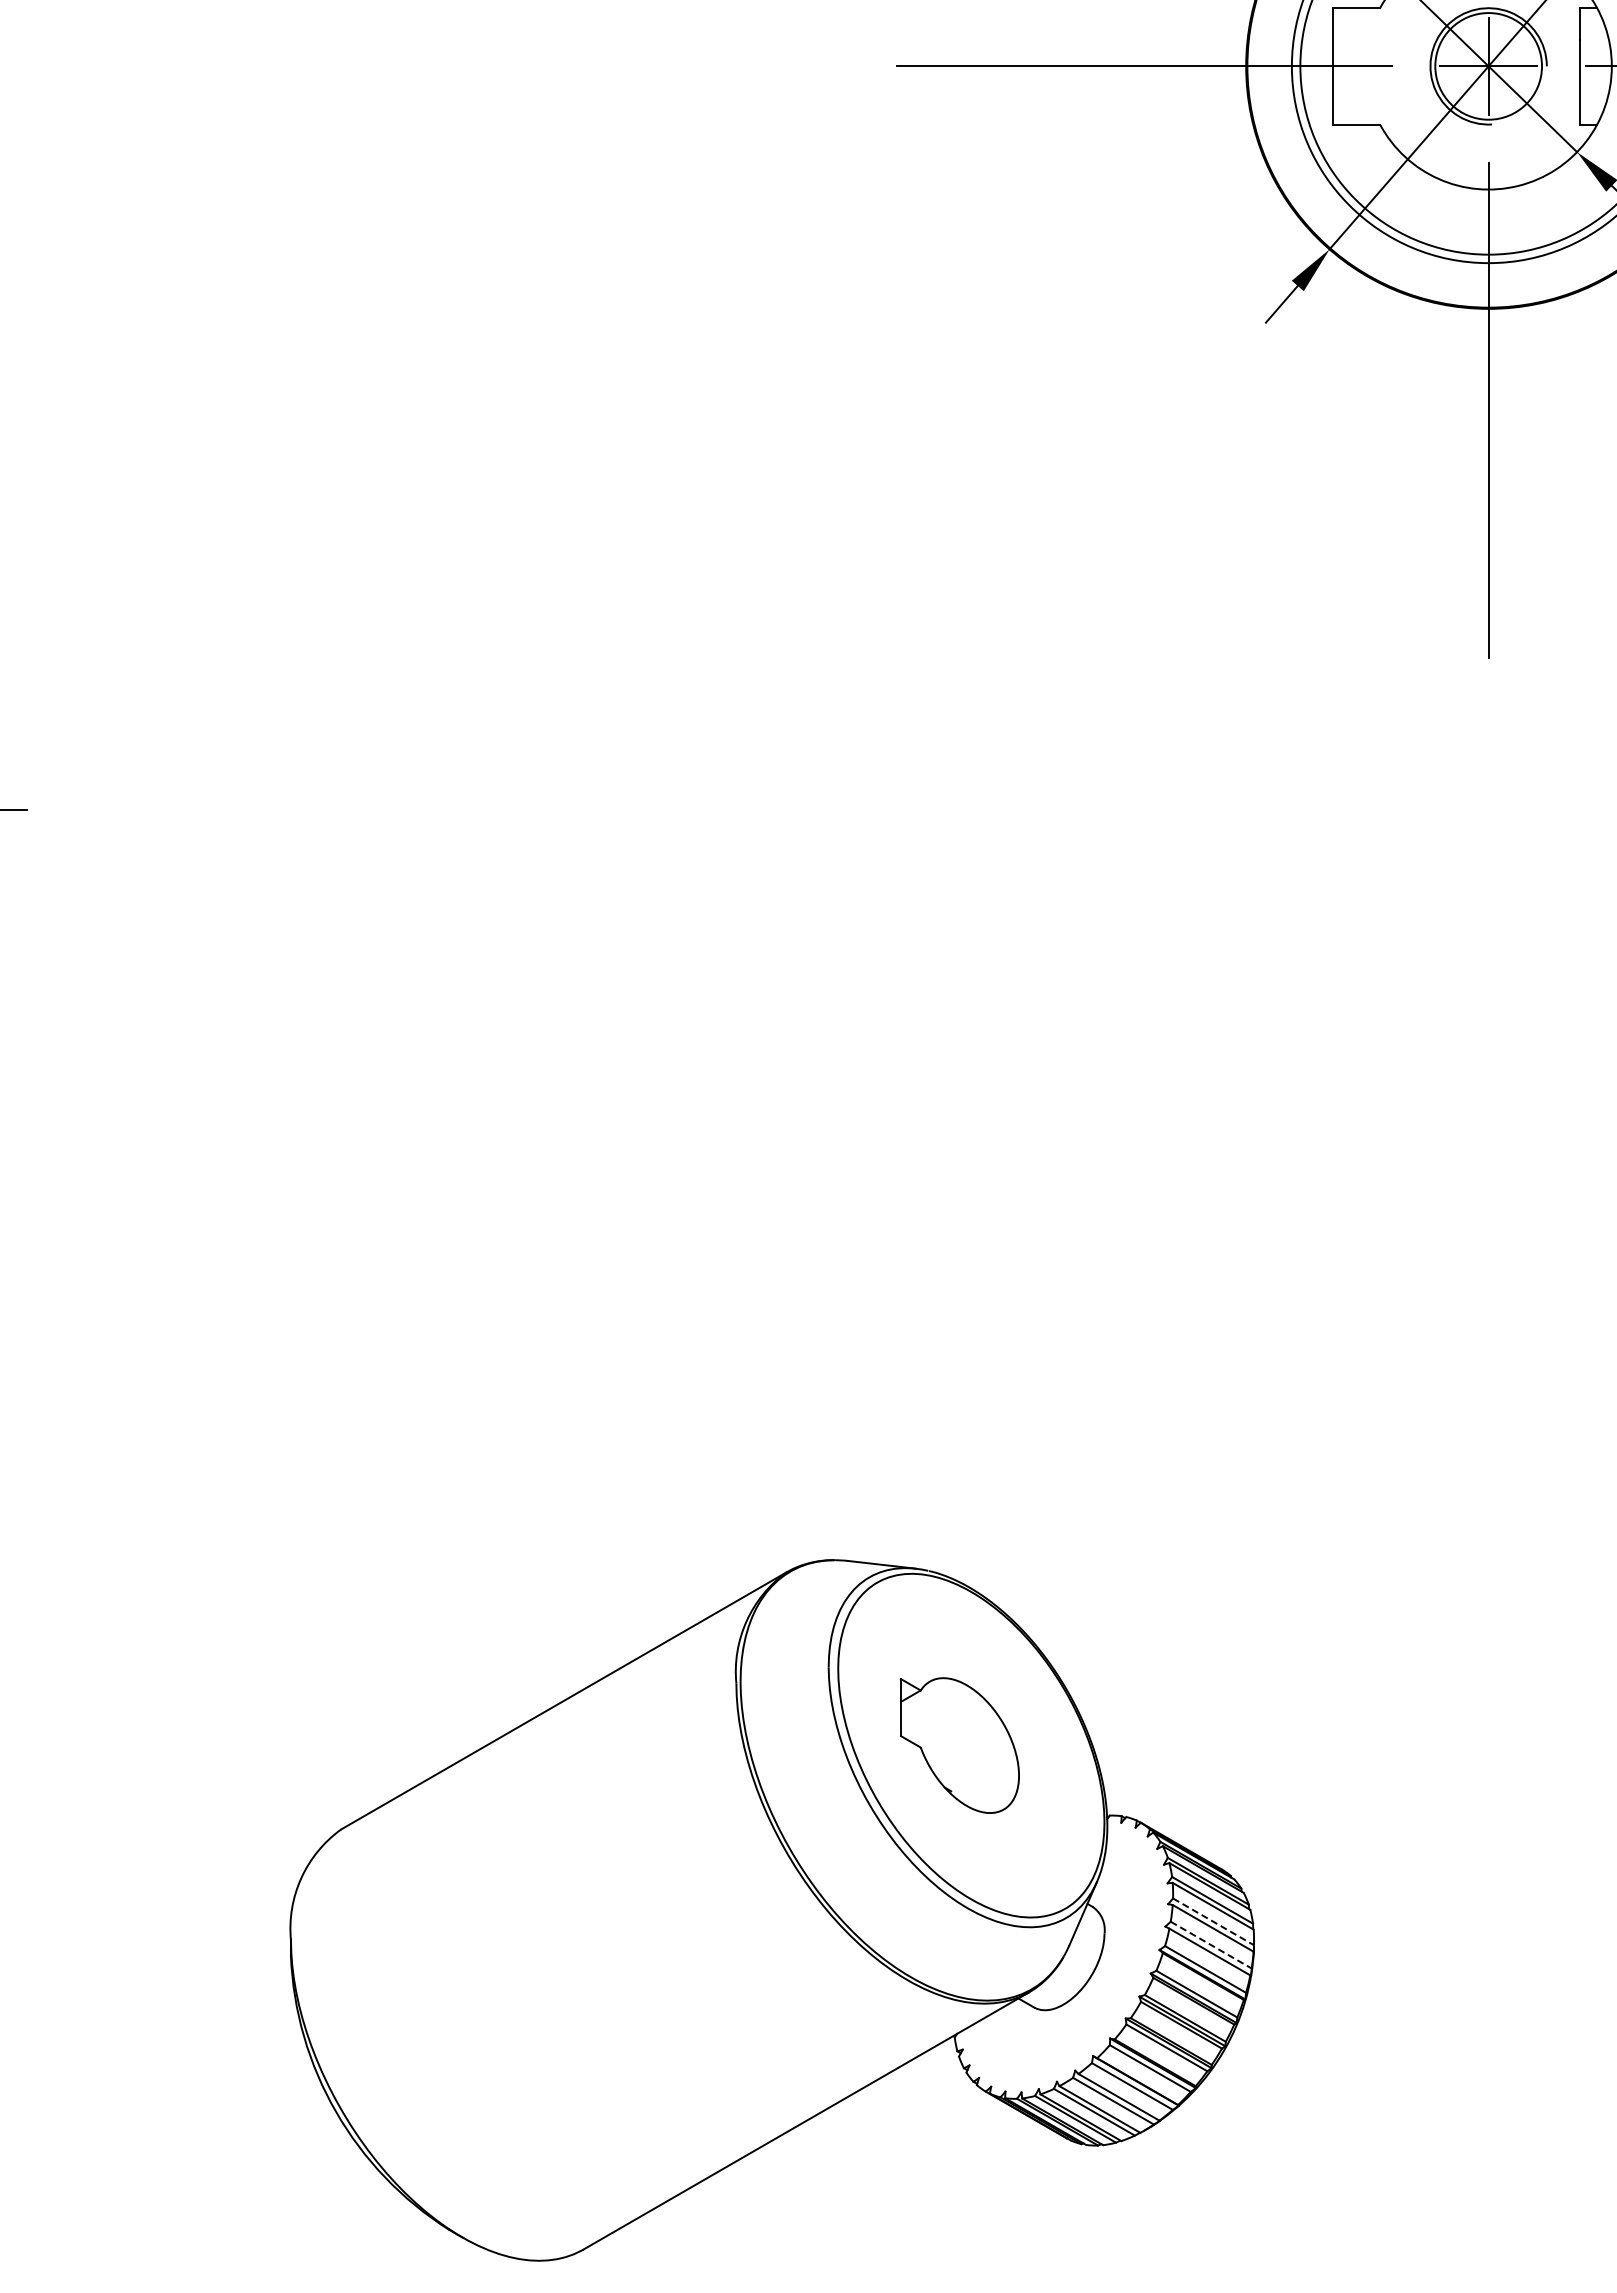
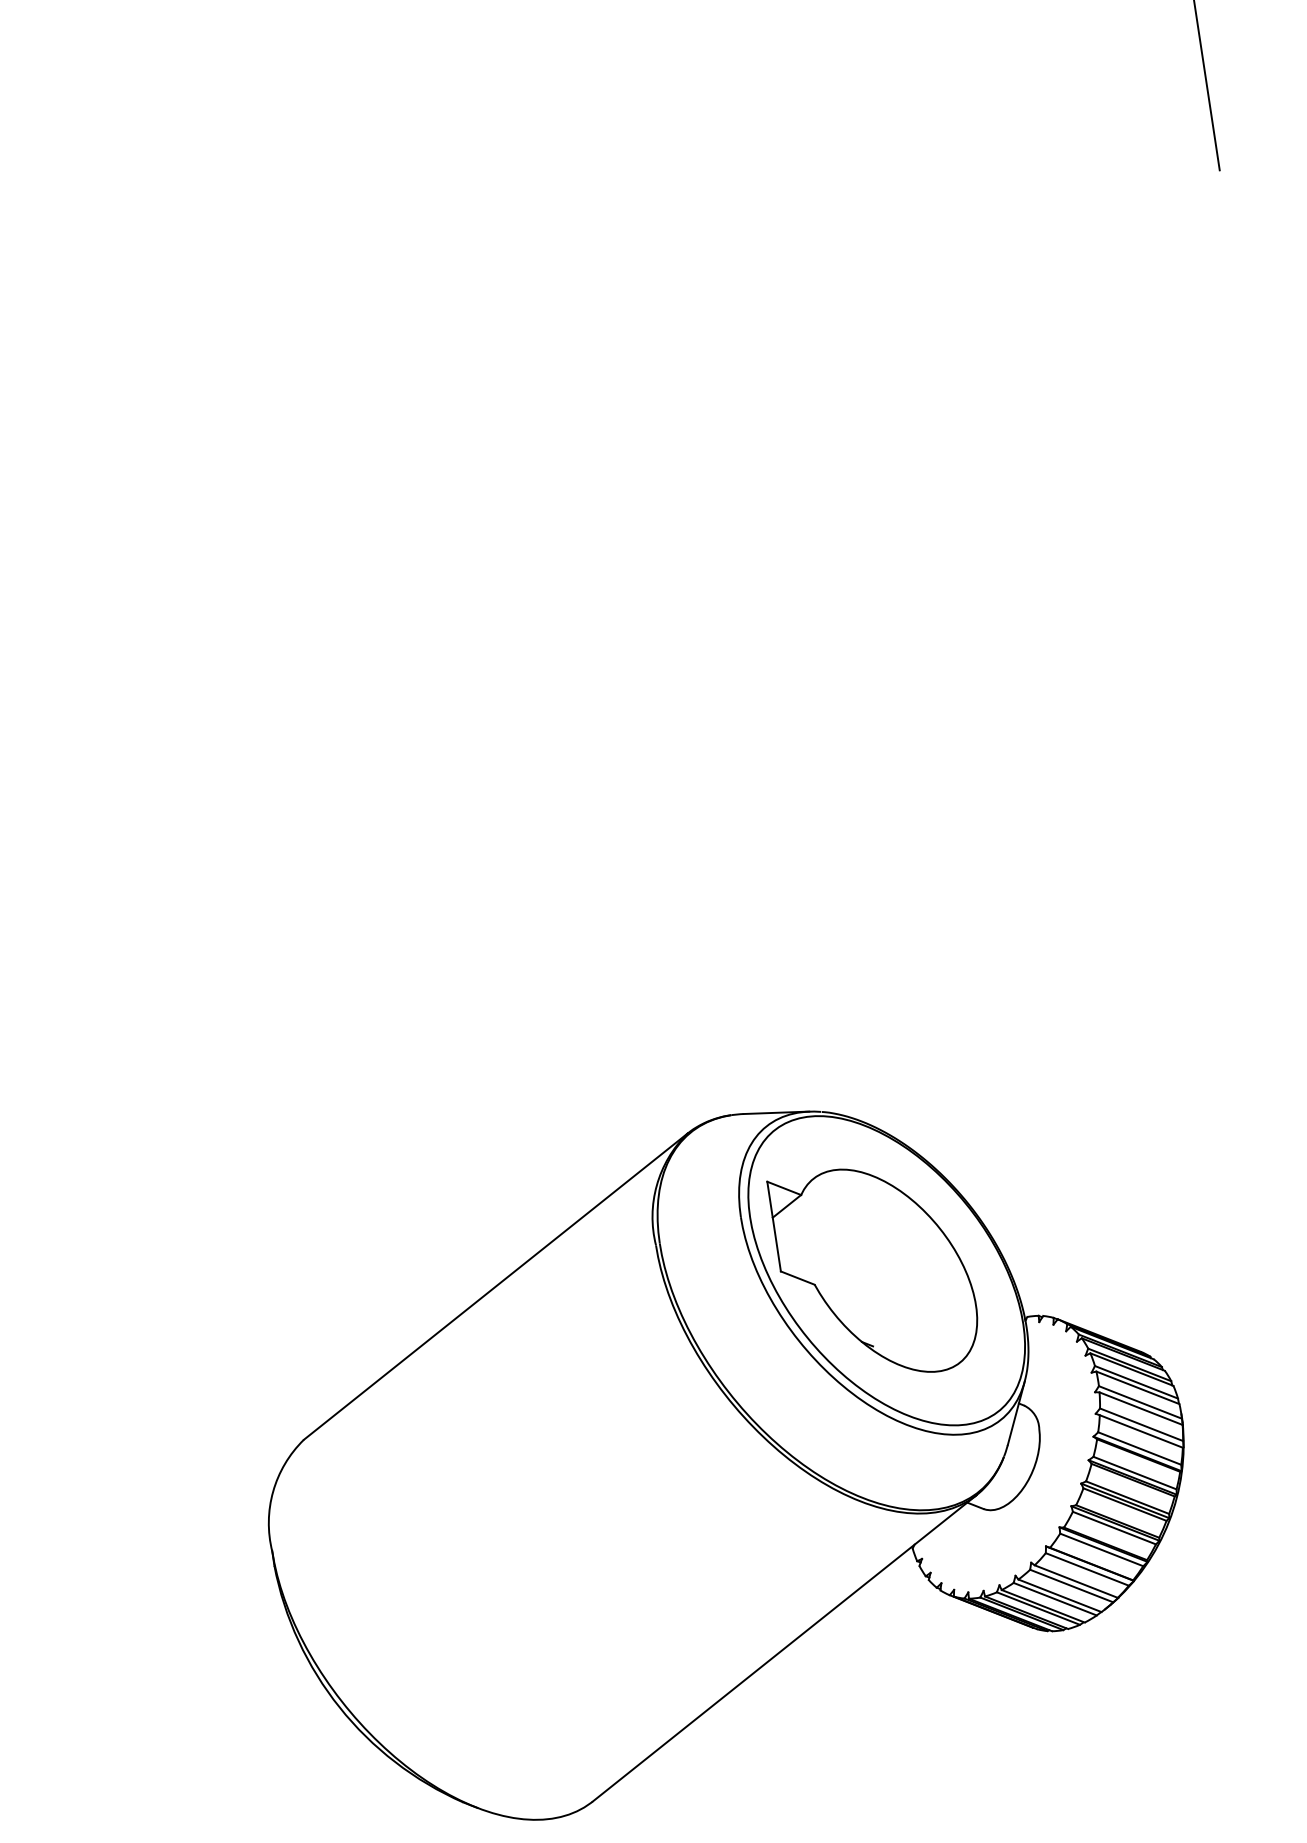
part: (959, 1745) -> (875, 1272), size x1.67
line: (1213, 1921) -> (1140, 1402), dashed -> solid
line: (1211, 1945) -> (1141, 1425), dashed -> solid

